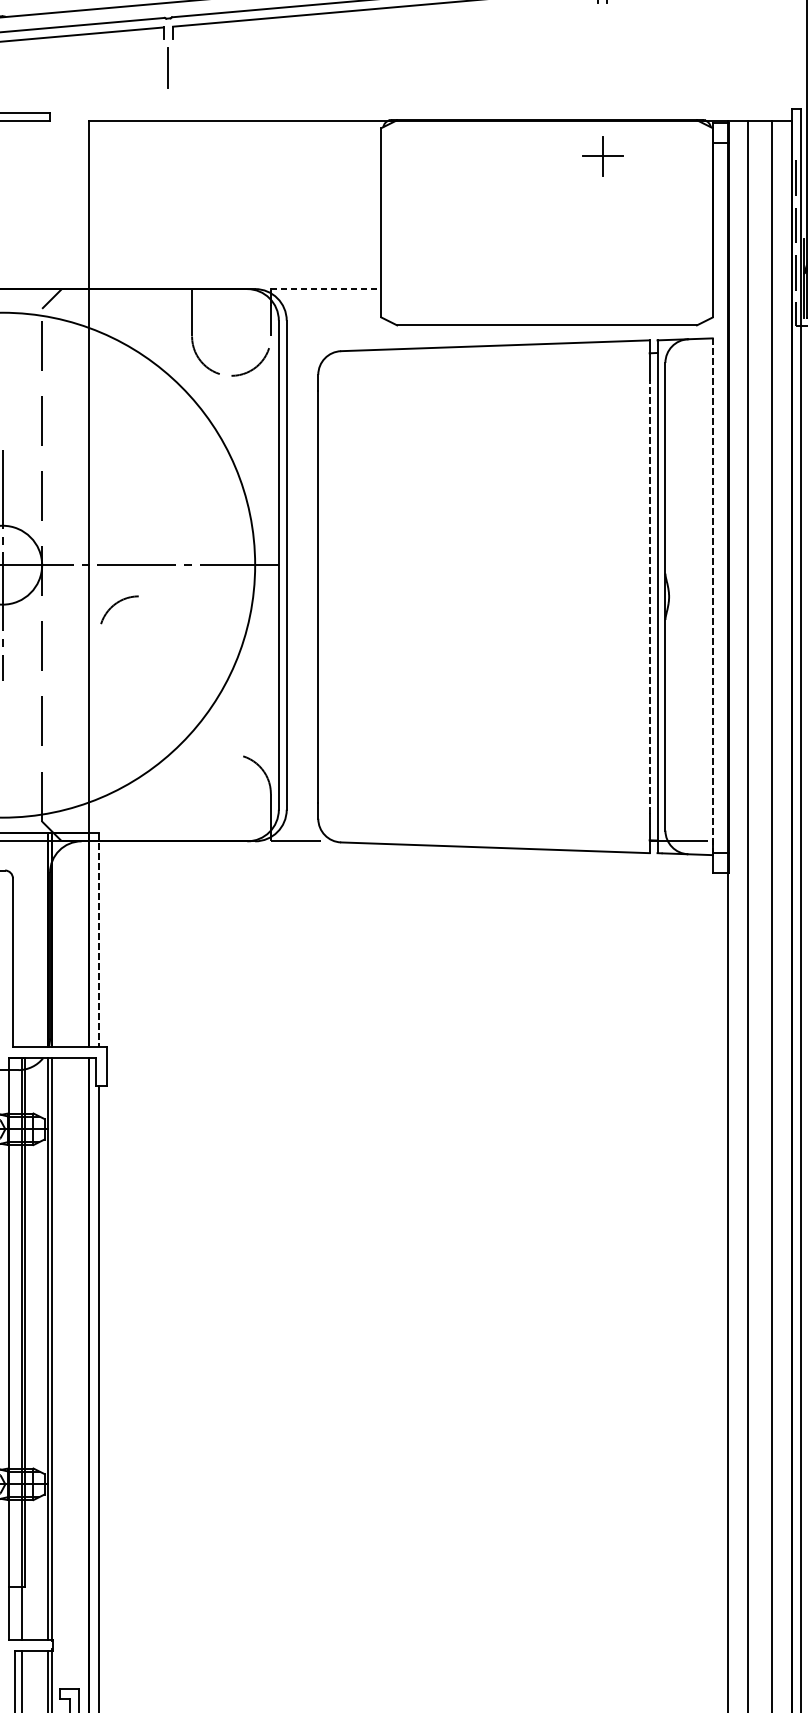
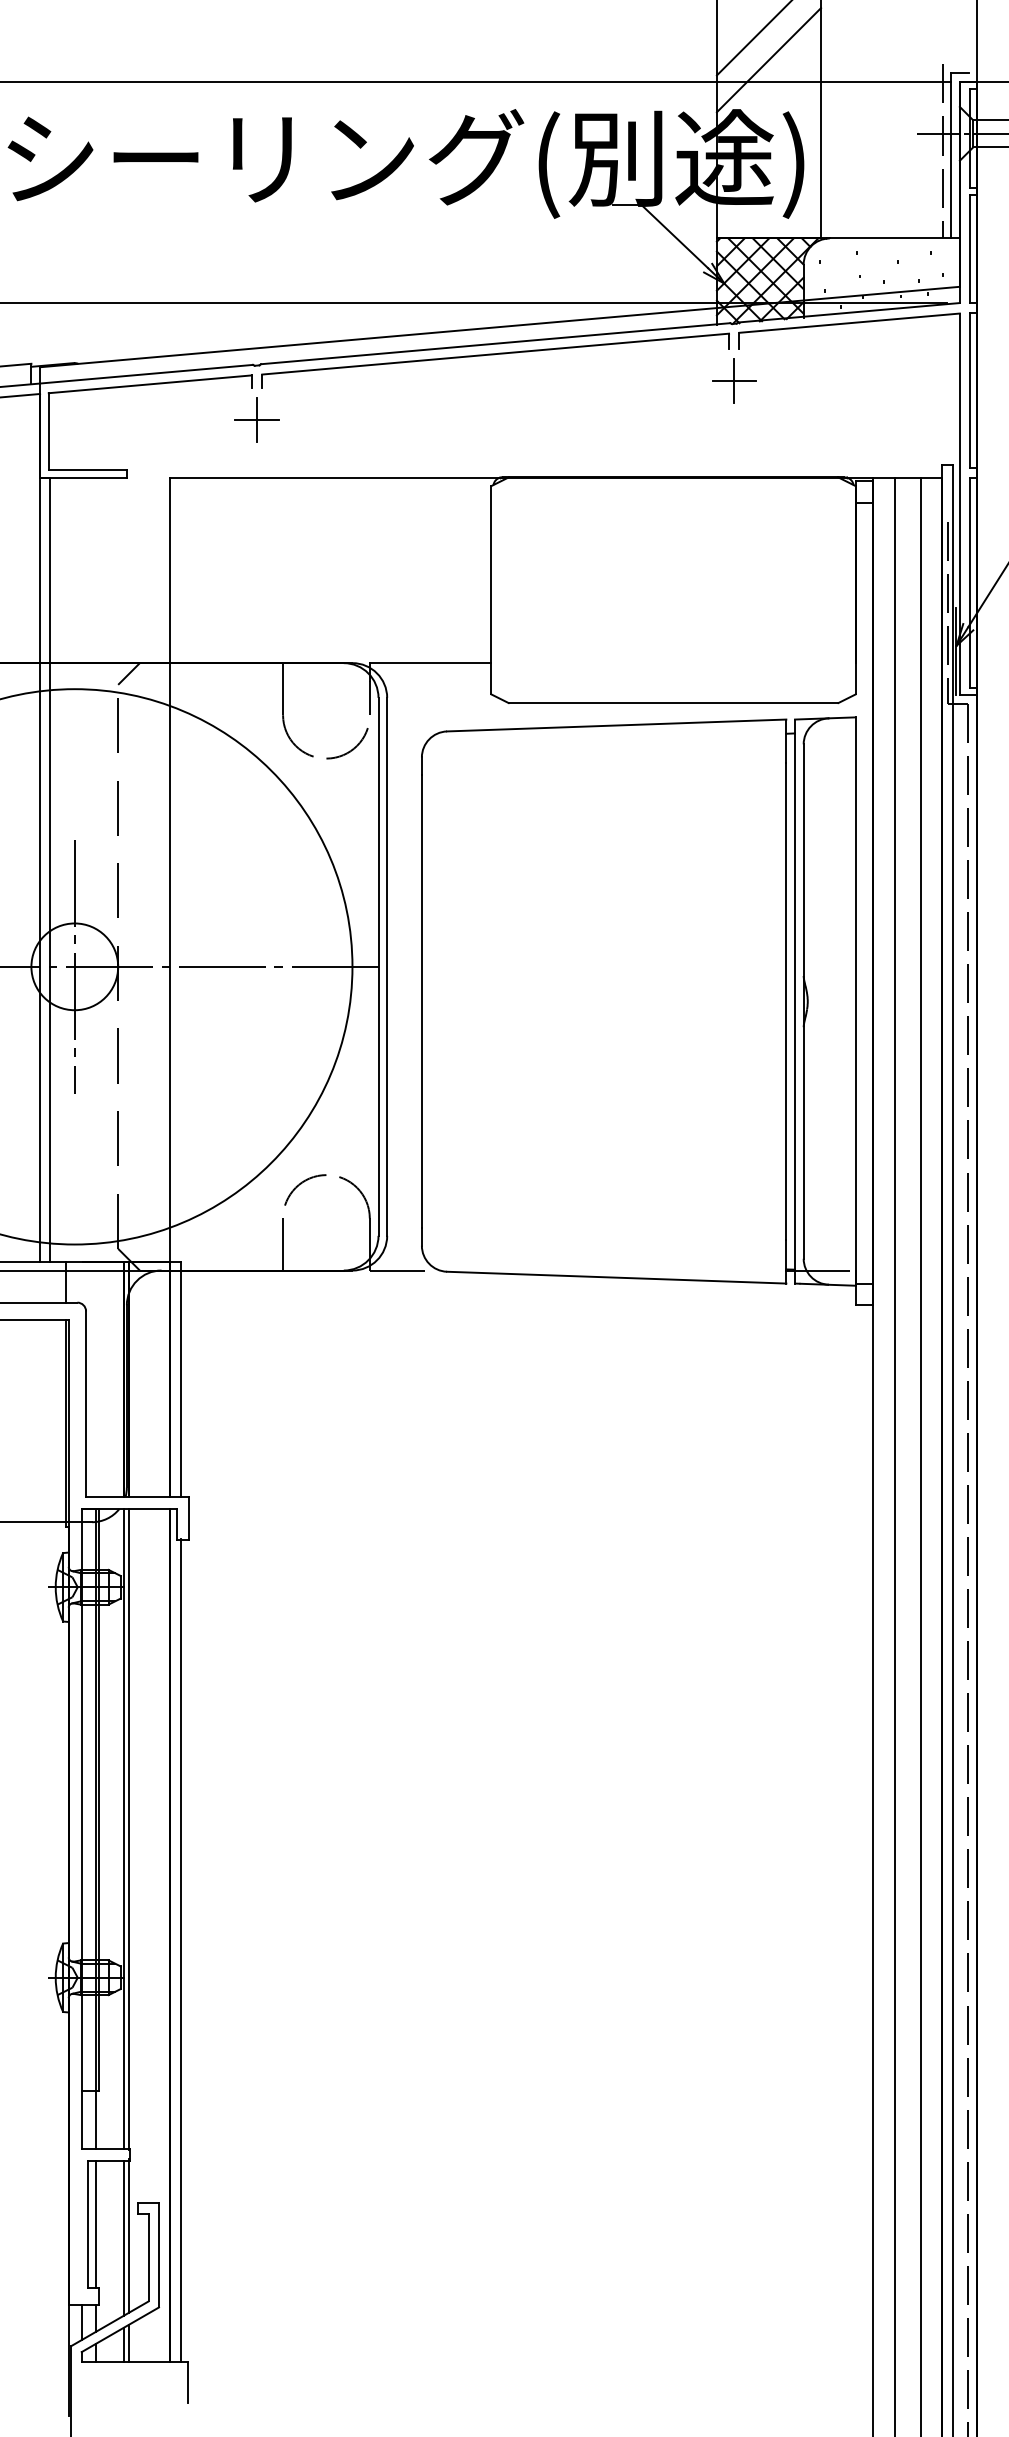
line: (167, 68) -> (256, 420), added
part: (603, 155) -> (734, 380), moved
line: (326, 289) -> (430, 663), dashed -> solid
line: (649, 596) -> (786, 1001), dashed -> solid
line: (712, 597) -> (855, 1002), dashed -> solid
arc: (116, 604) -> (301, 1184), moved
line: (192, 817) -> (283, 1244), added
line: (98, 940) -> (180, 1379), dashed -> solid

